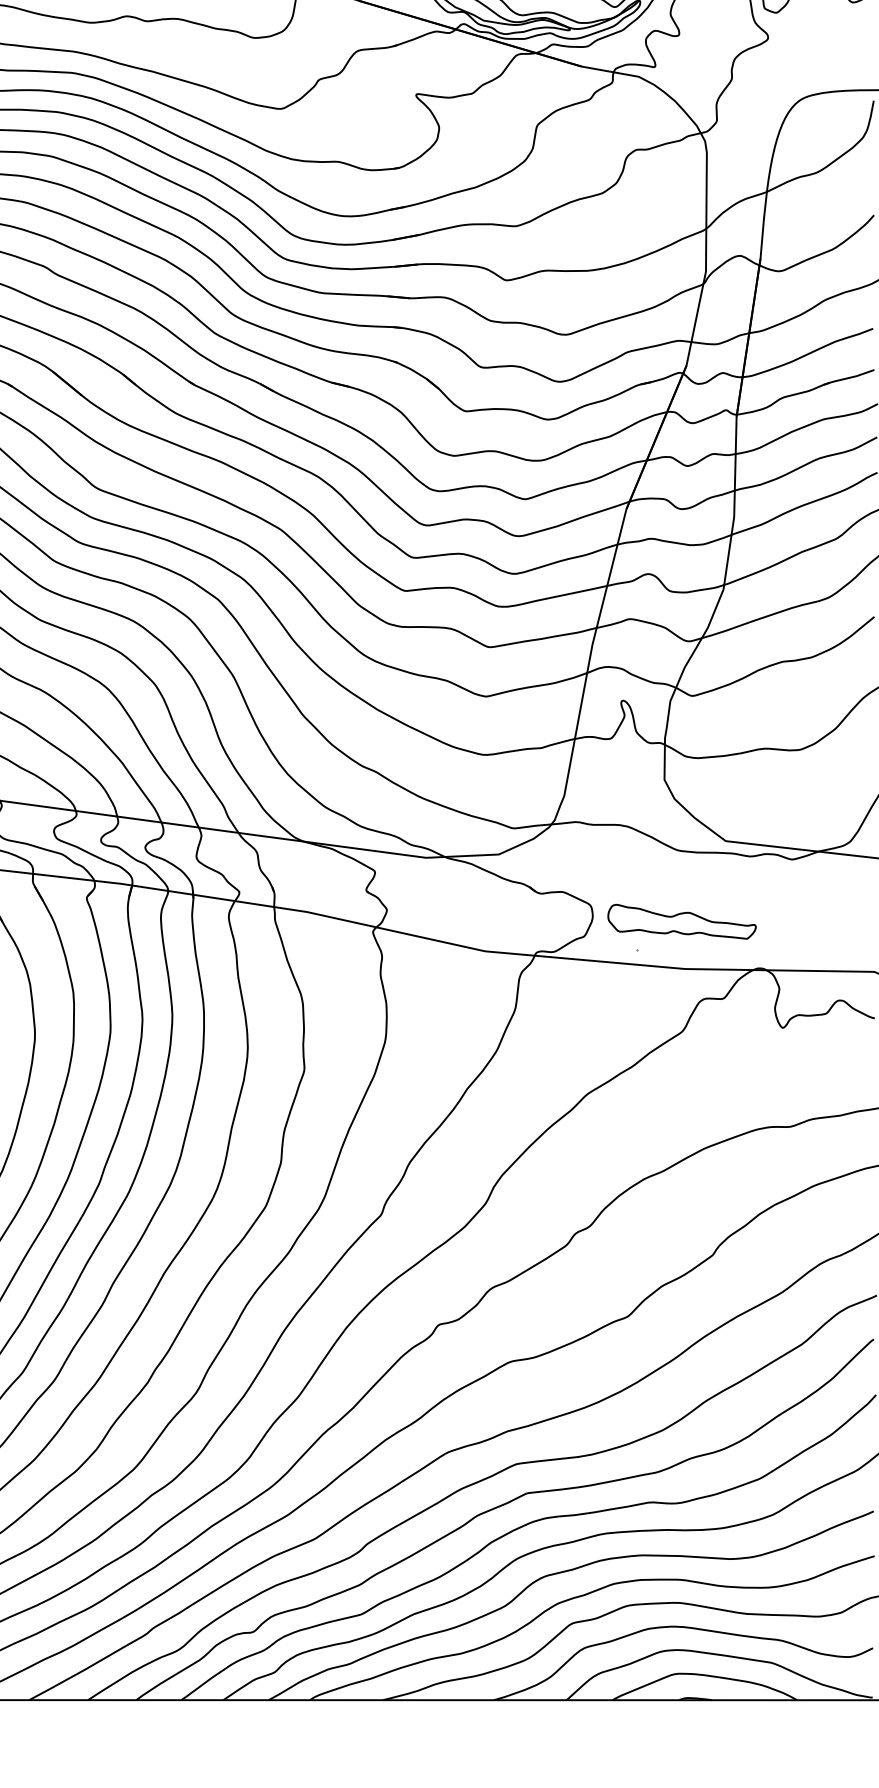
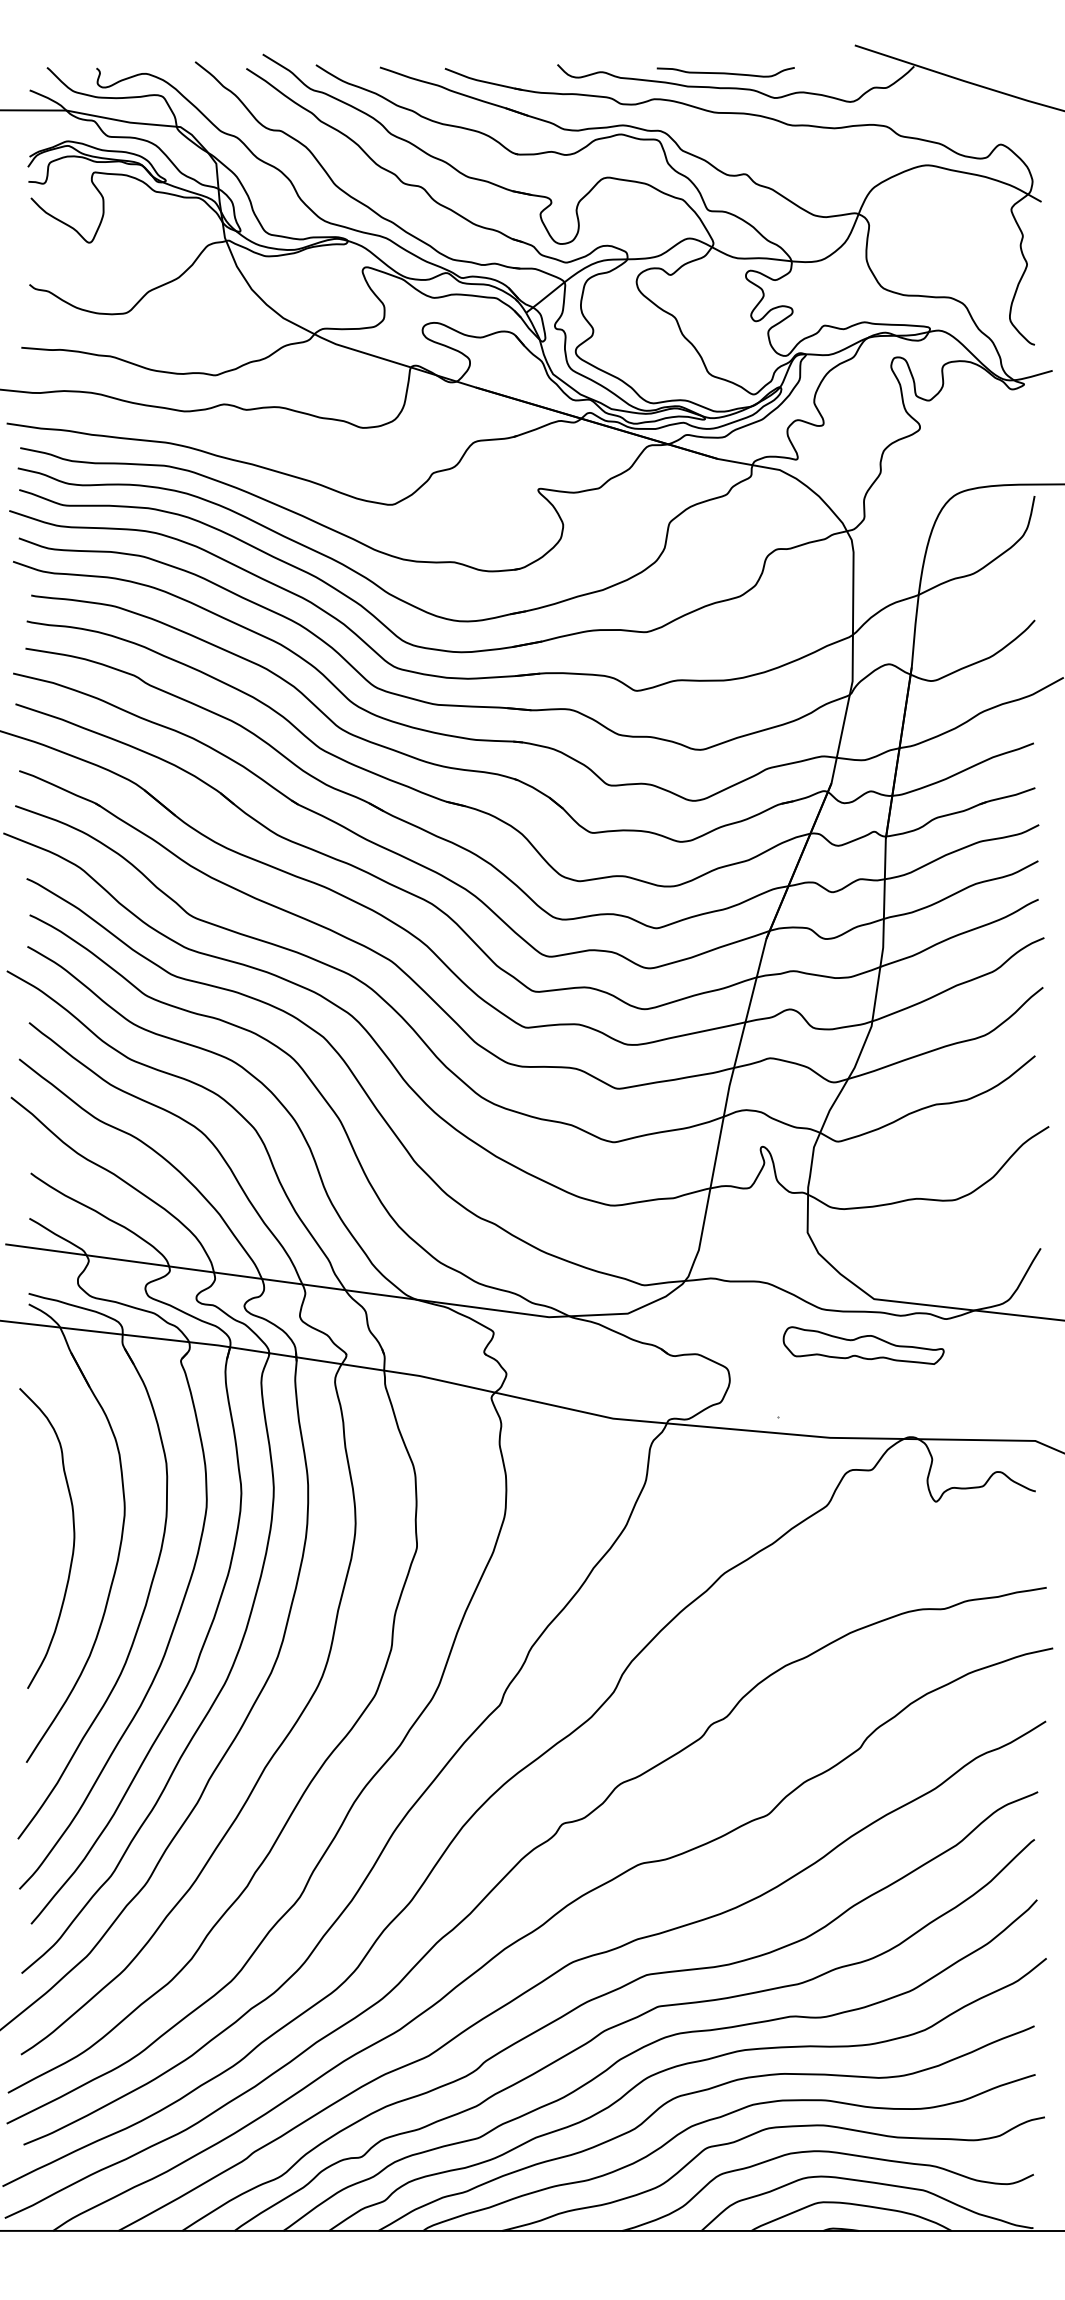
part: (681, 921) -> (863, 1345), moved

